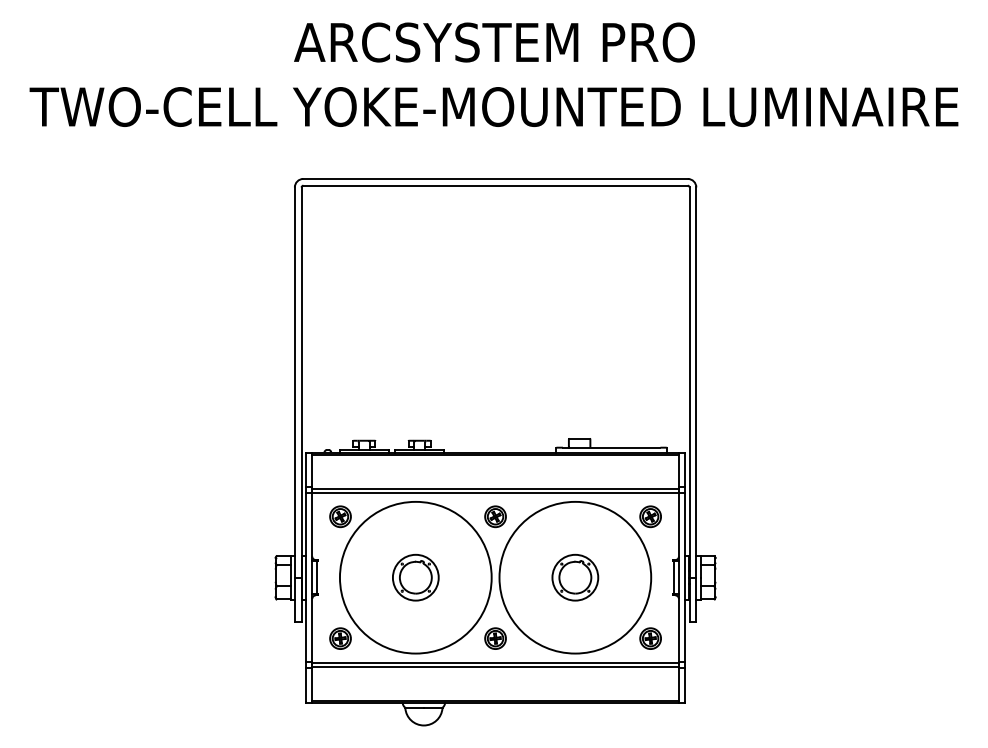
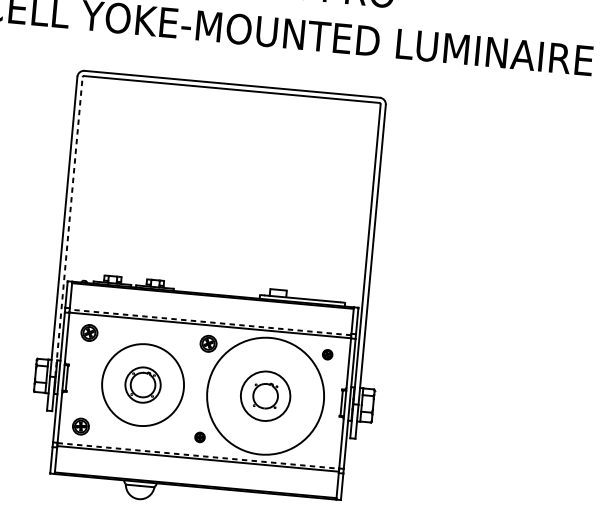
line: (301, 382) -> (68, 227), solid -> dashed
line: (495, 488) -> (210, 322), solid -> dashed
part: (650, 516) -> (327, 354), size x0.6
circle: (415, 577) -> (142, 384), size x0.7
circle: (575, 577) -> (265, 396), size x1.4
part: (495, 638) -> (200, 437), size x0.6
part: (650, 638) -> (319, 448), removed
line: (496, 662) -> (199, 455), solid -> dashed

